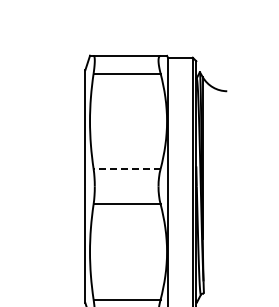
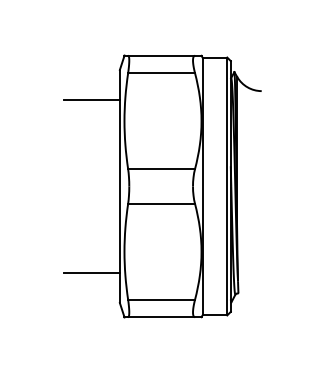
line: (57, 99) -> (91, 99), added
line: (127, 168) -> (161, 168), dashed -> solid
line: (57, 273) -> (91, 273), added

